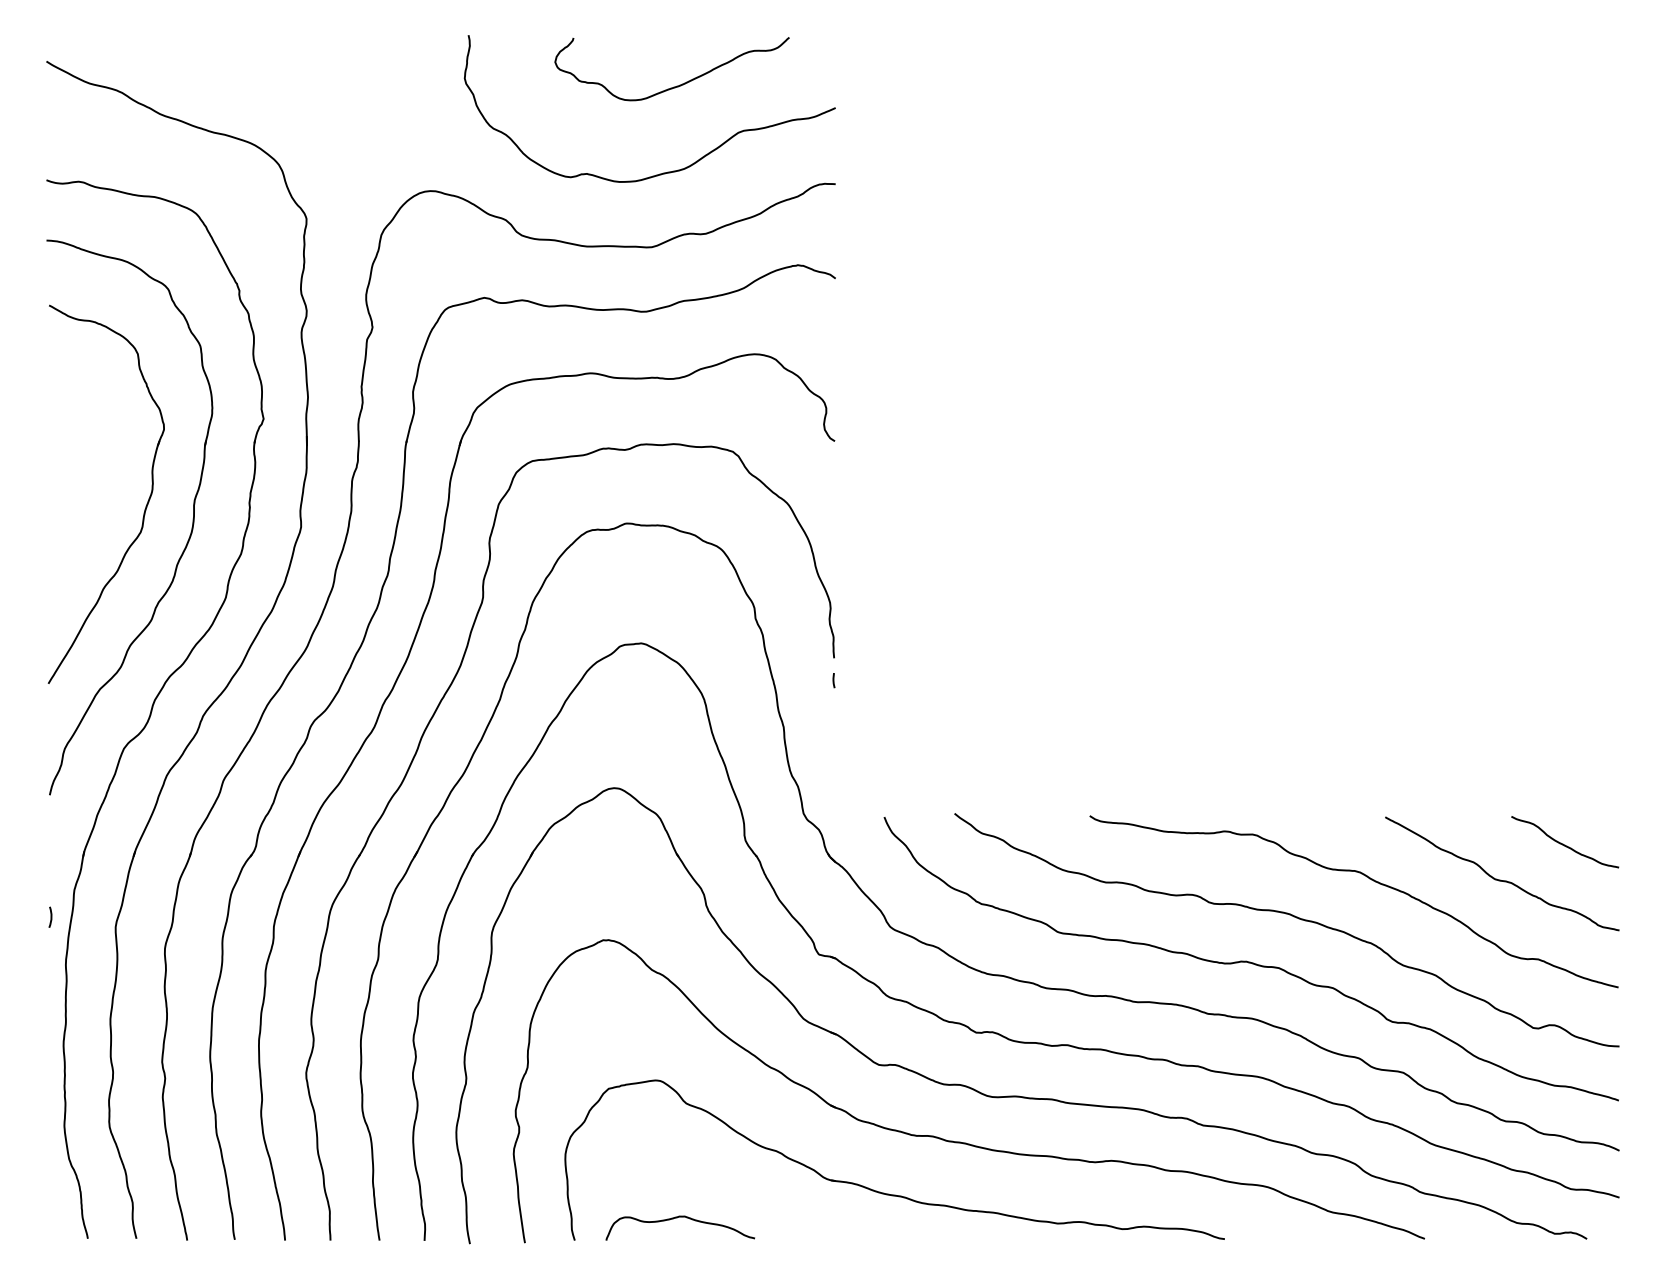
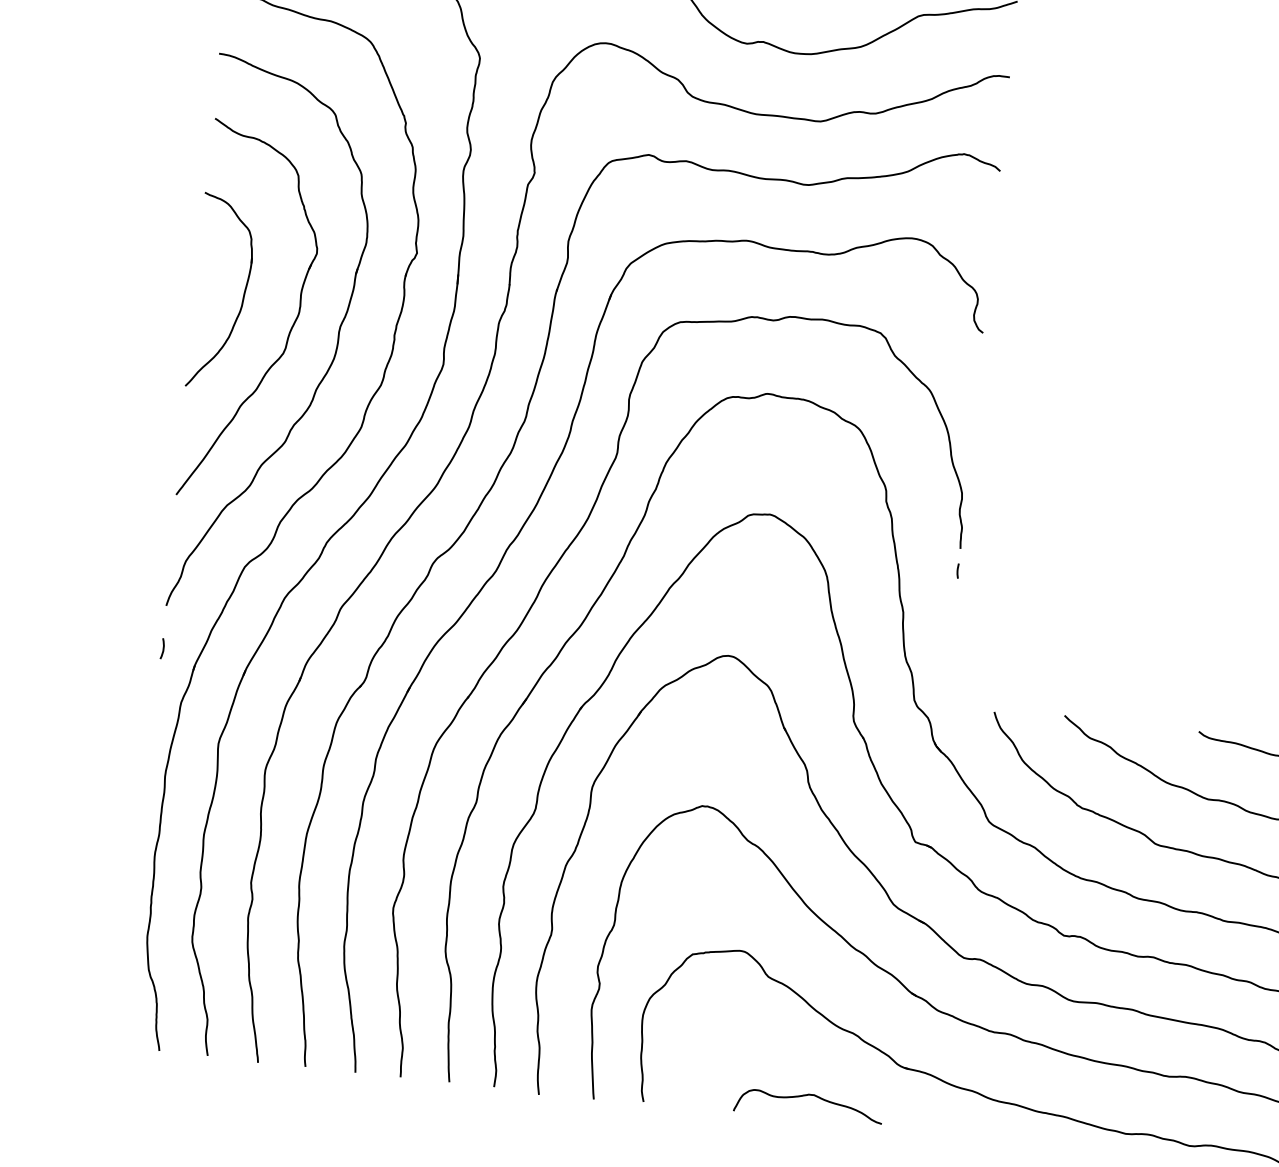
part: (94, 479) -> (242, 296), added
curve: (50, 916) -> (162, 647), moved
curve: (677, 1218) -> (806, 1096), moved

